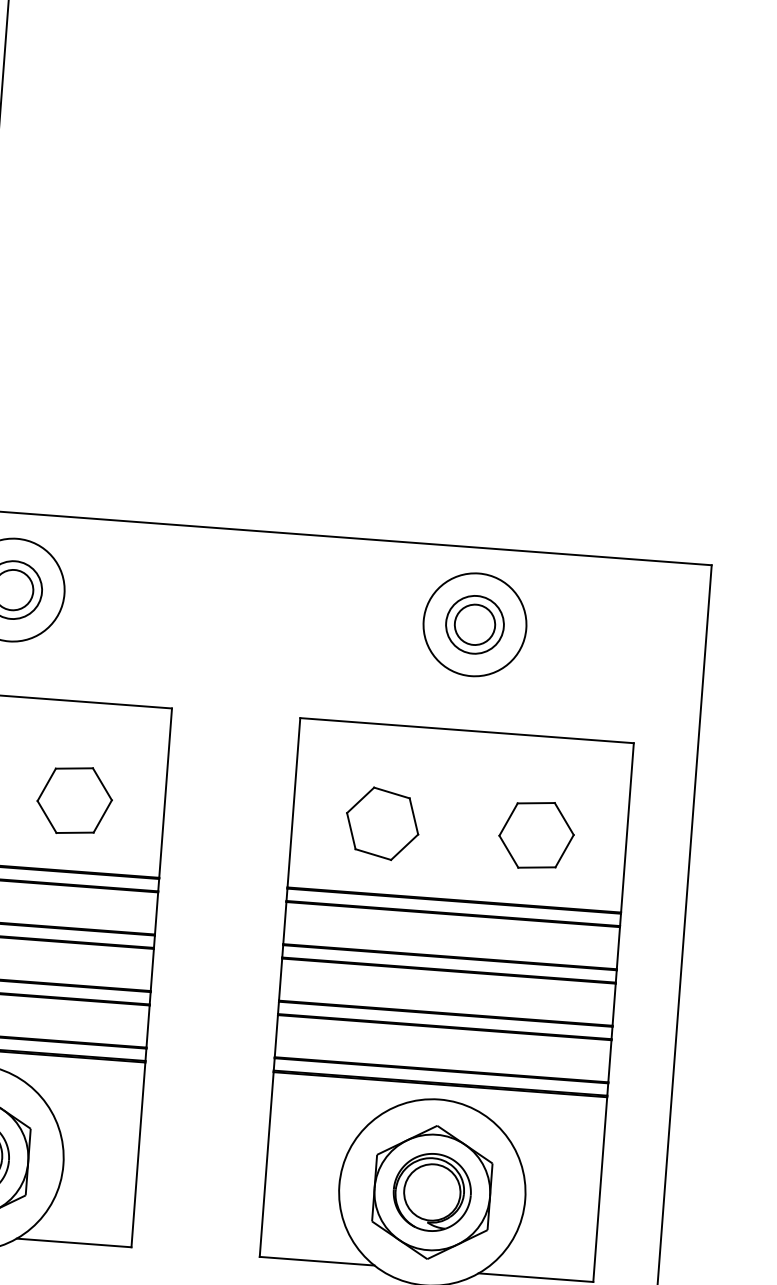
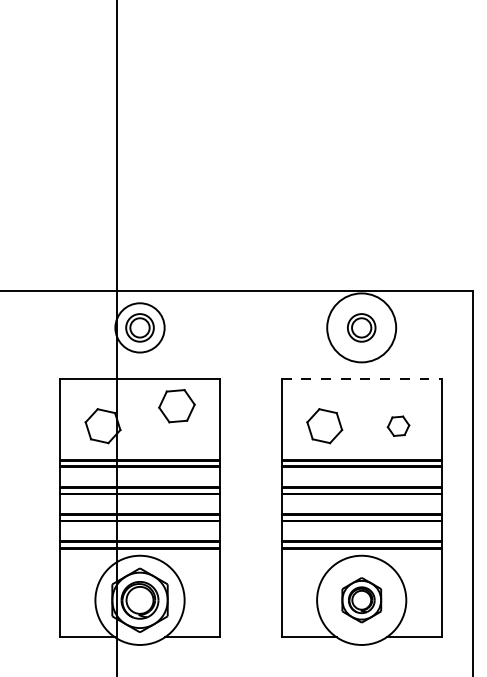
circle: (474, 623) -> (361, 327), size x1.4
line: (468, 730) -> (362, 378), solid -> dashed
part: (73, 801) -> (176, 406), moved
part: (536, 835) -> (398, 426), size x0.6
part: (432, 1190) -> (361, 599), size x0.7

